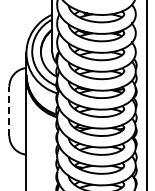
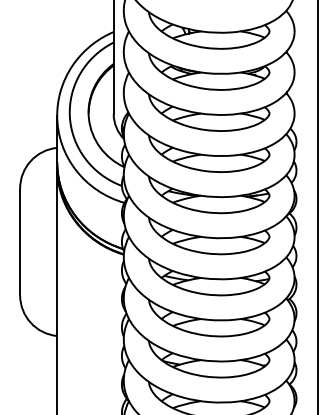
line: (9, 111) -> (20, 242), dashed -> solid

